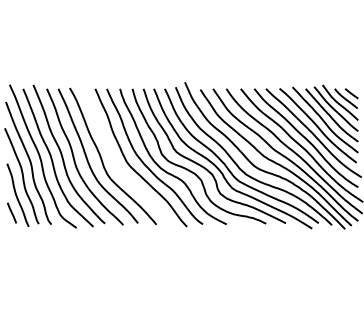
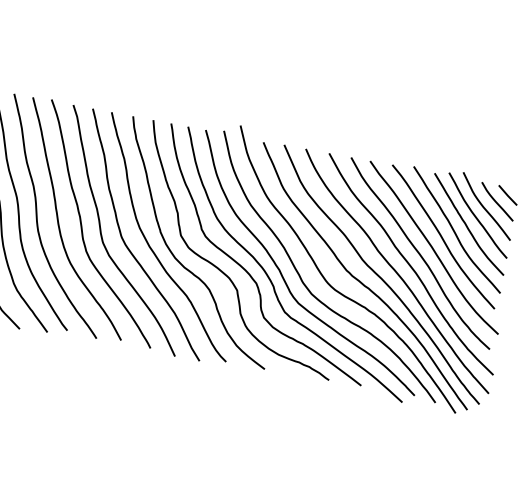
curve: (115, 162) -> (103, 234), added

